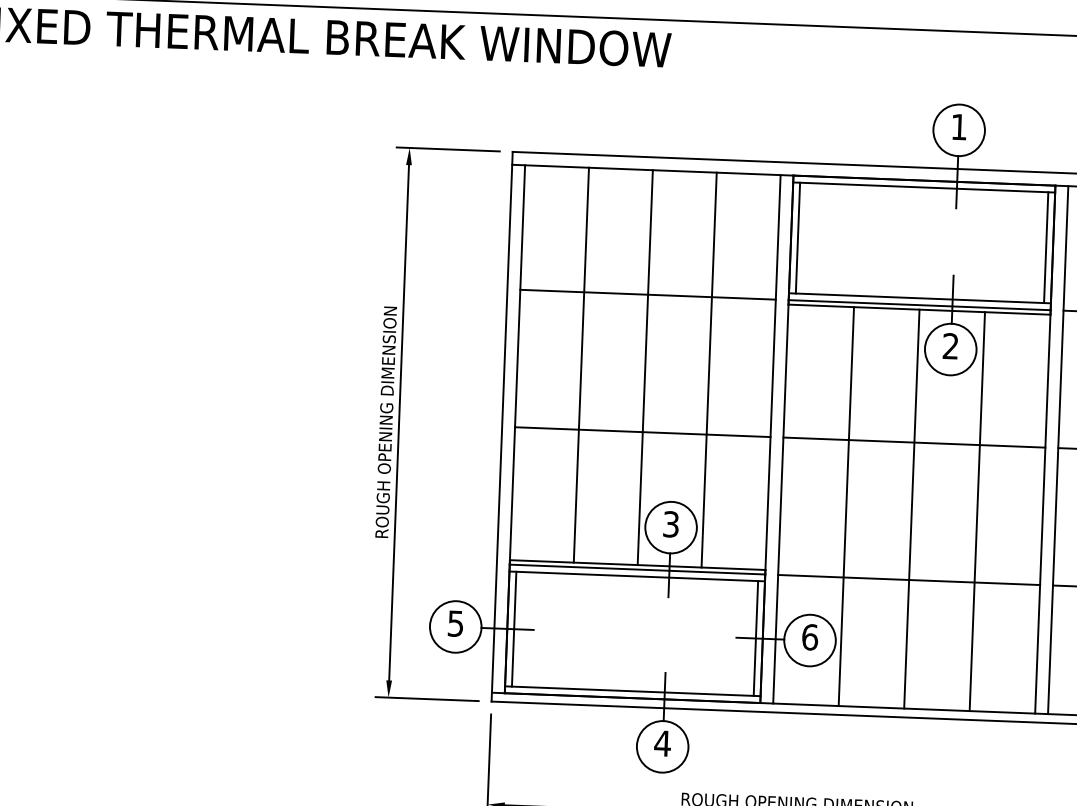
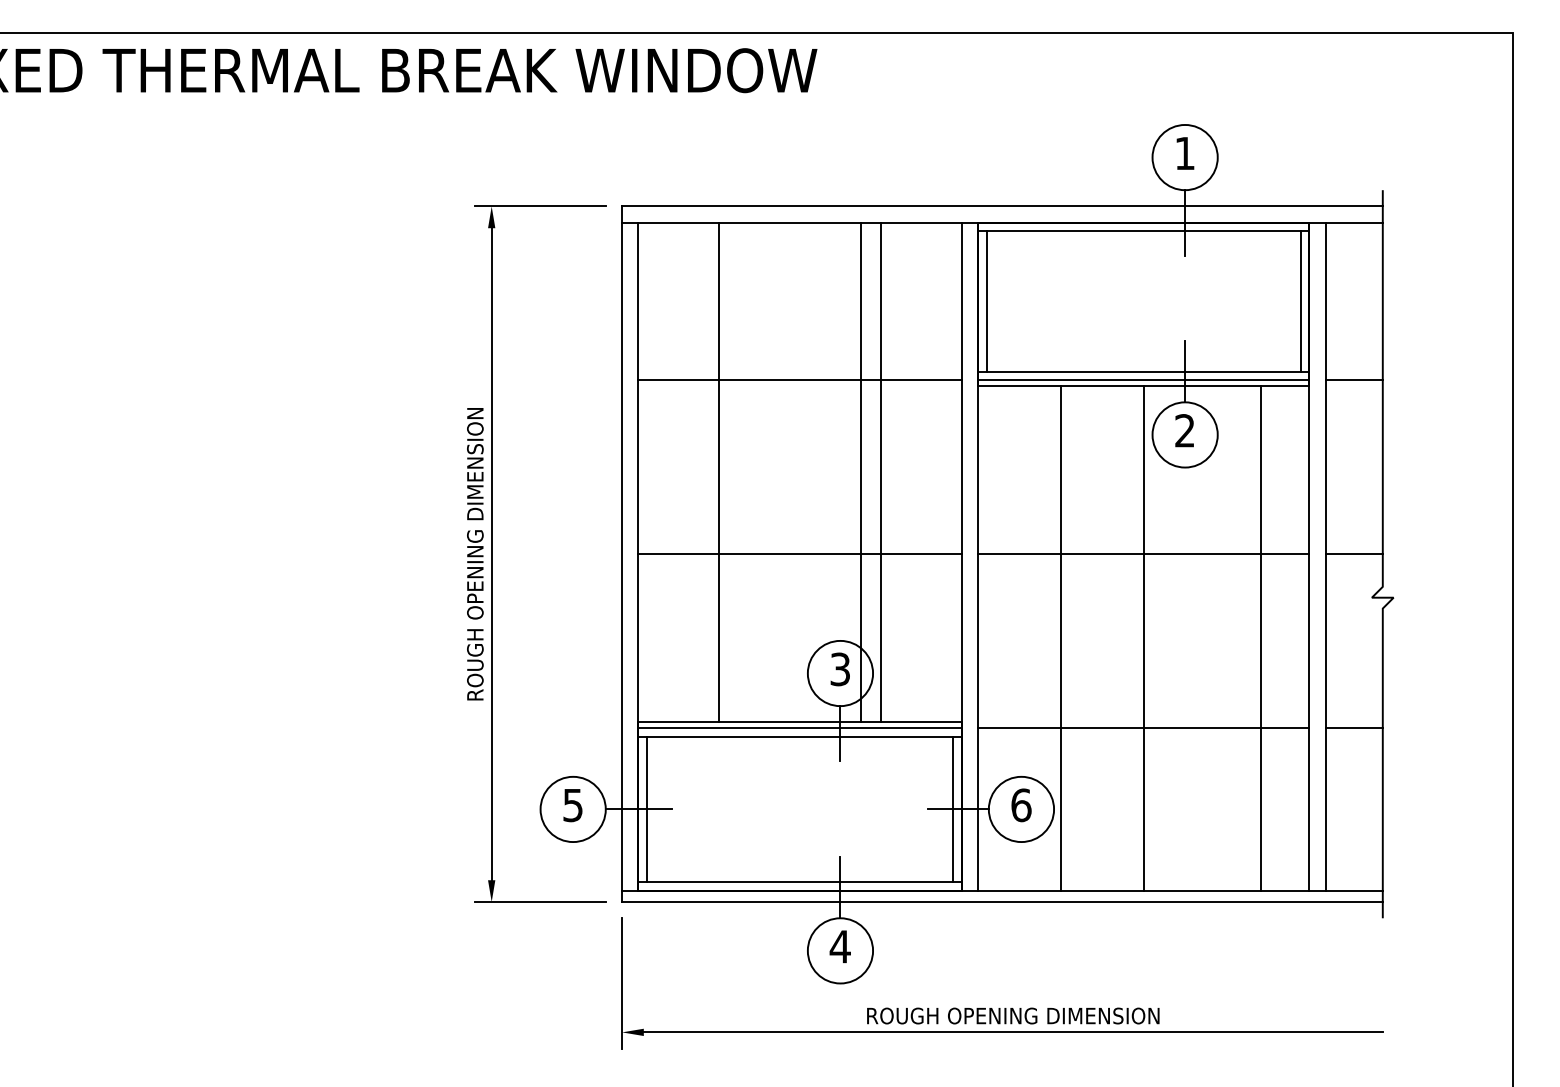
line: (645, 367) -> (861, 472), moved
line: (977, 511) -> (1260, 638), moved

